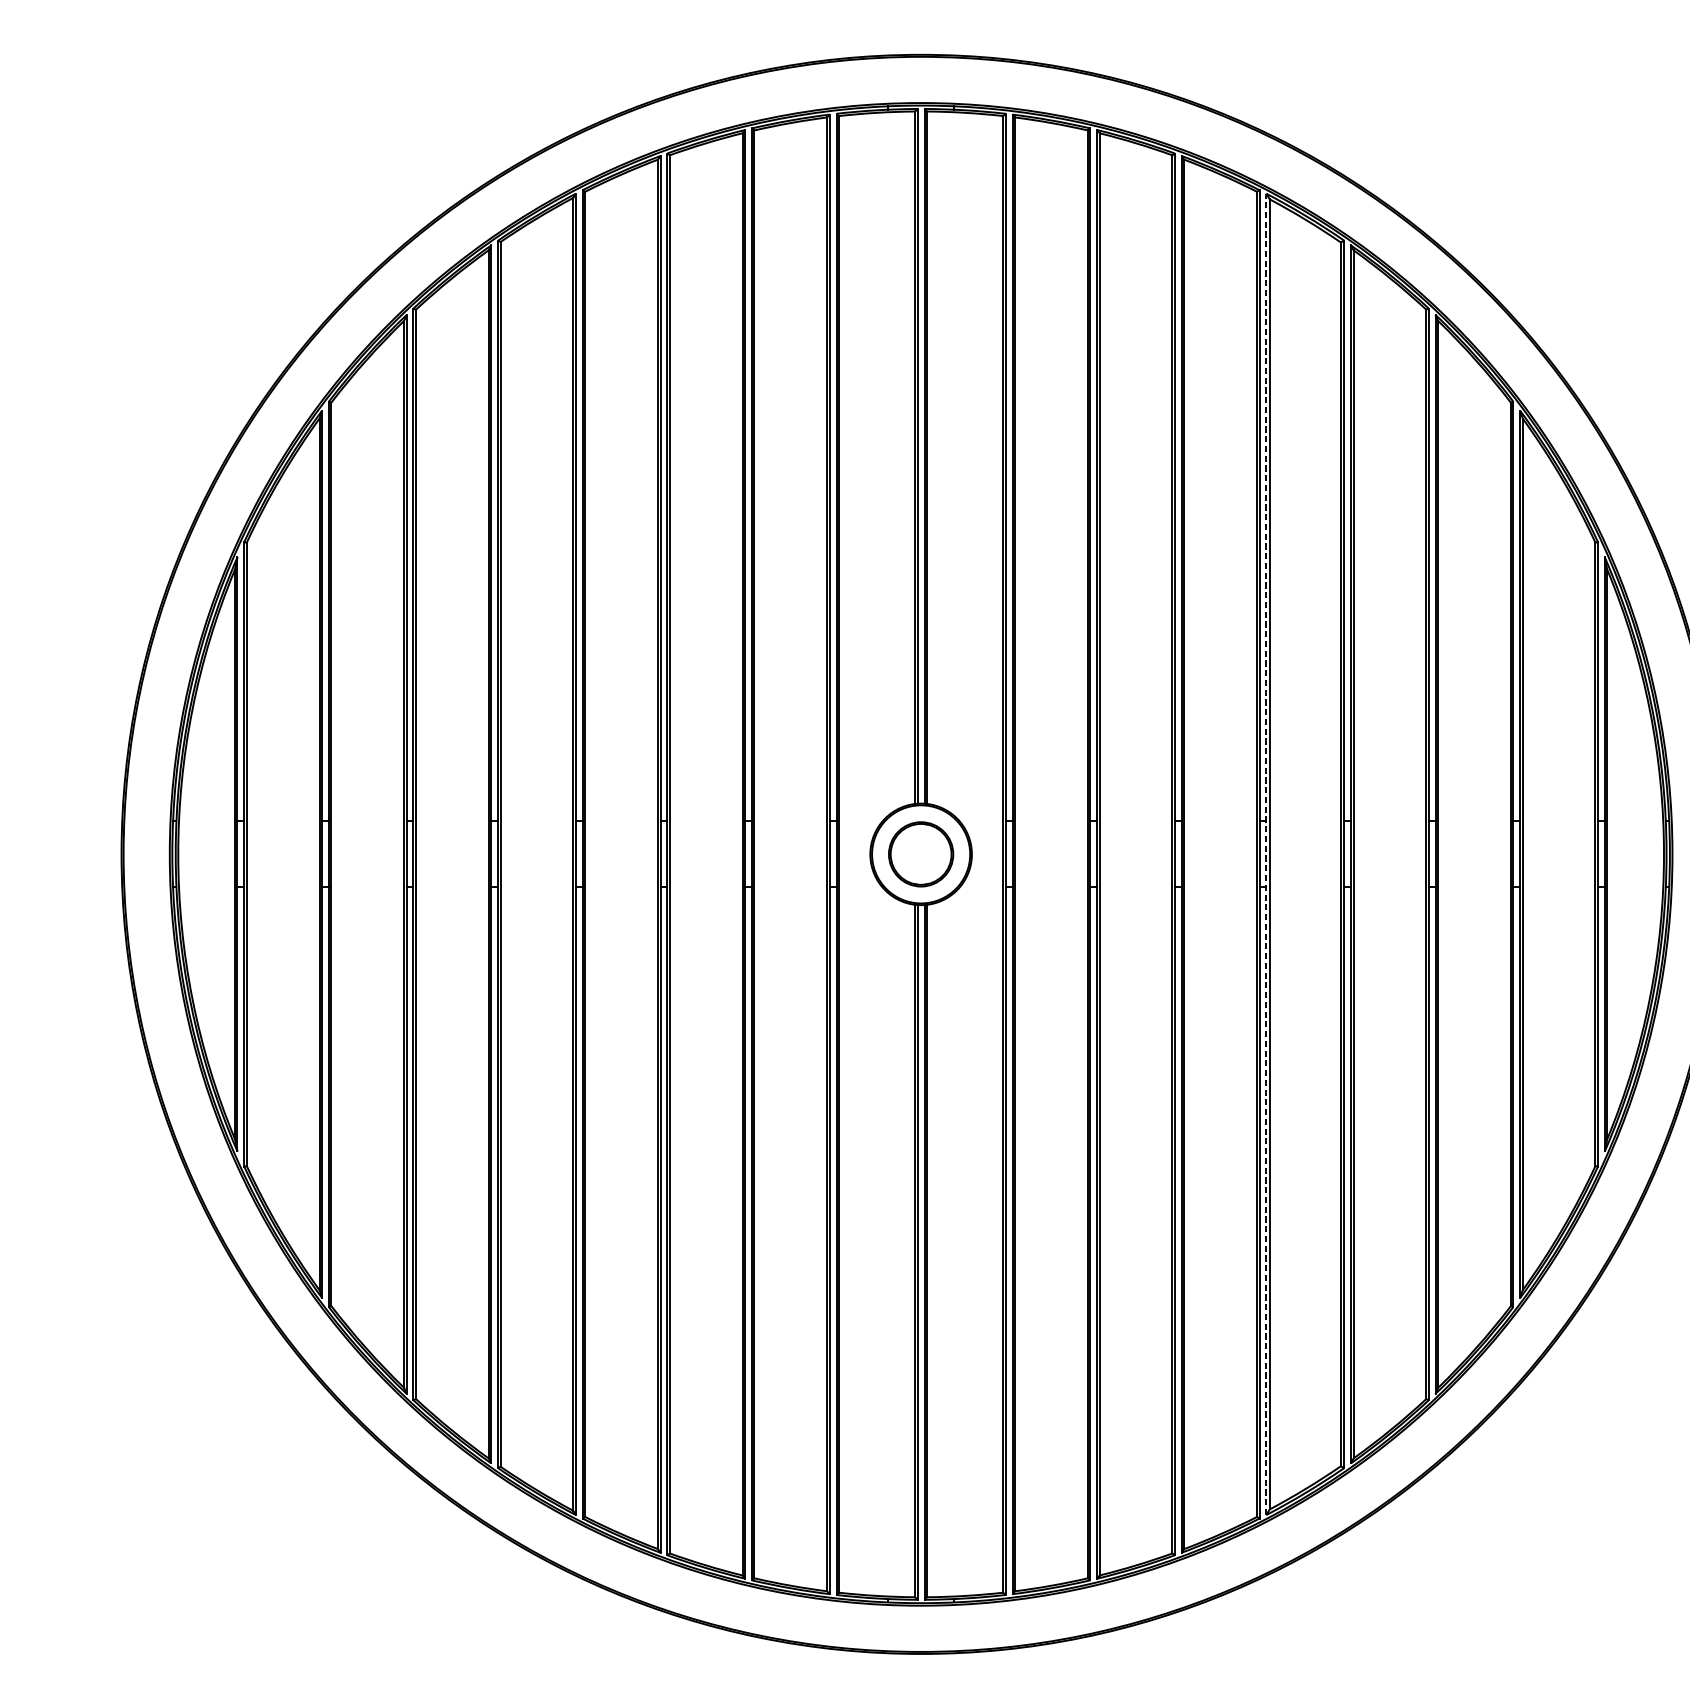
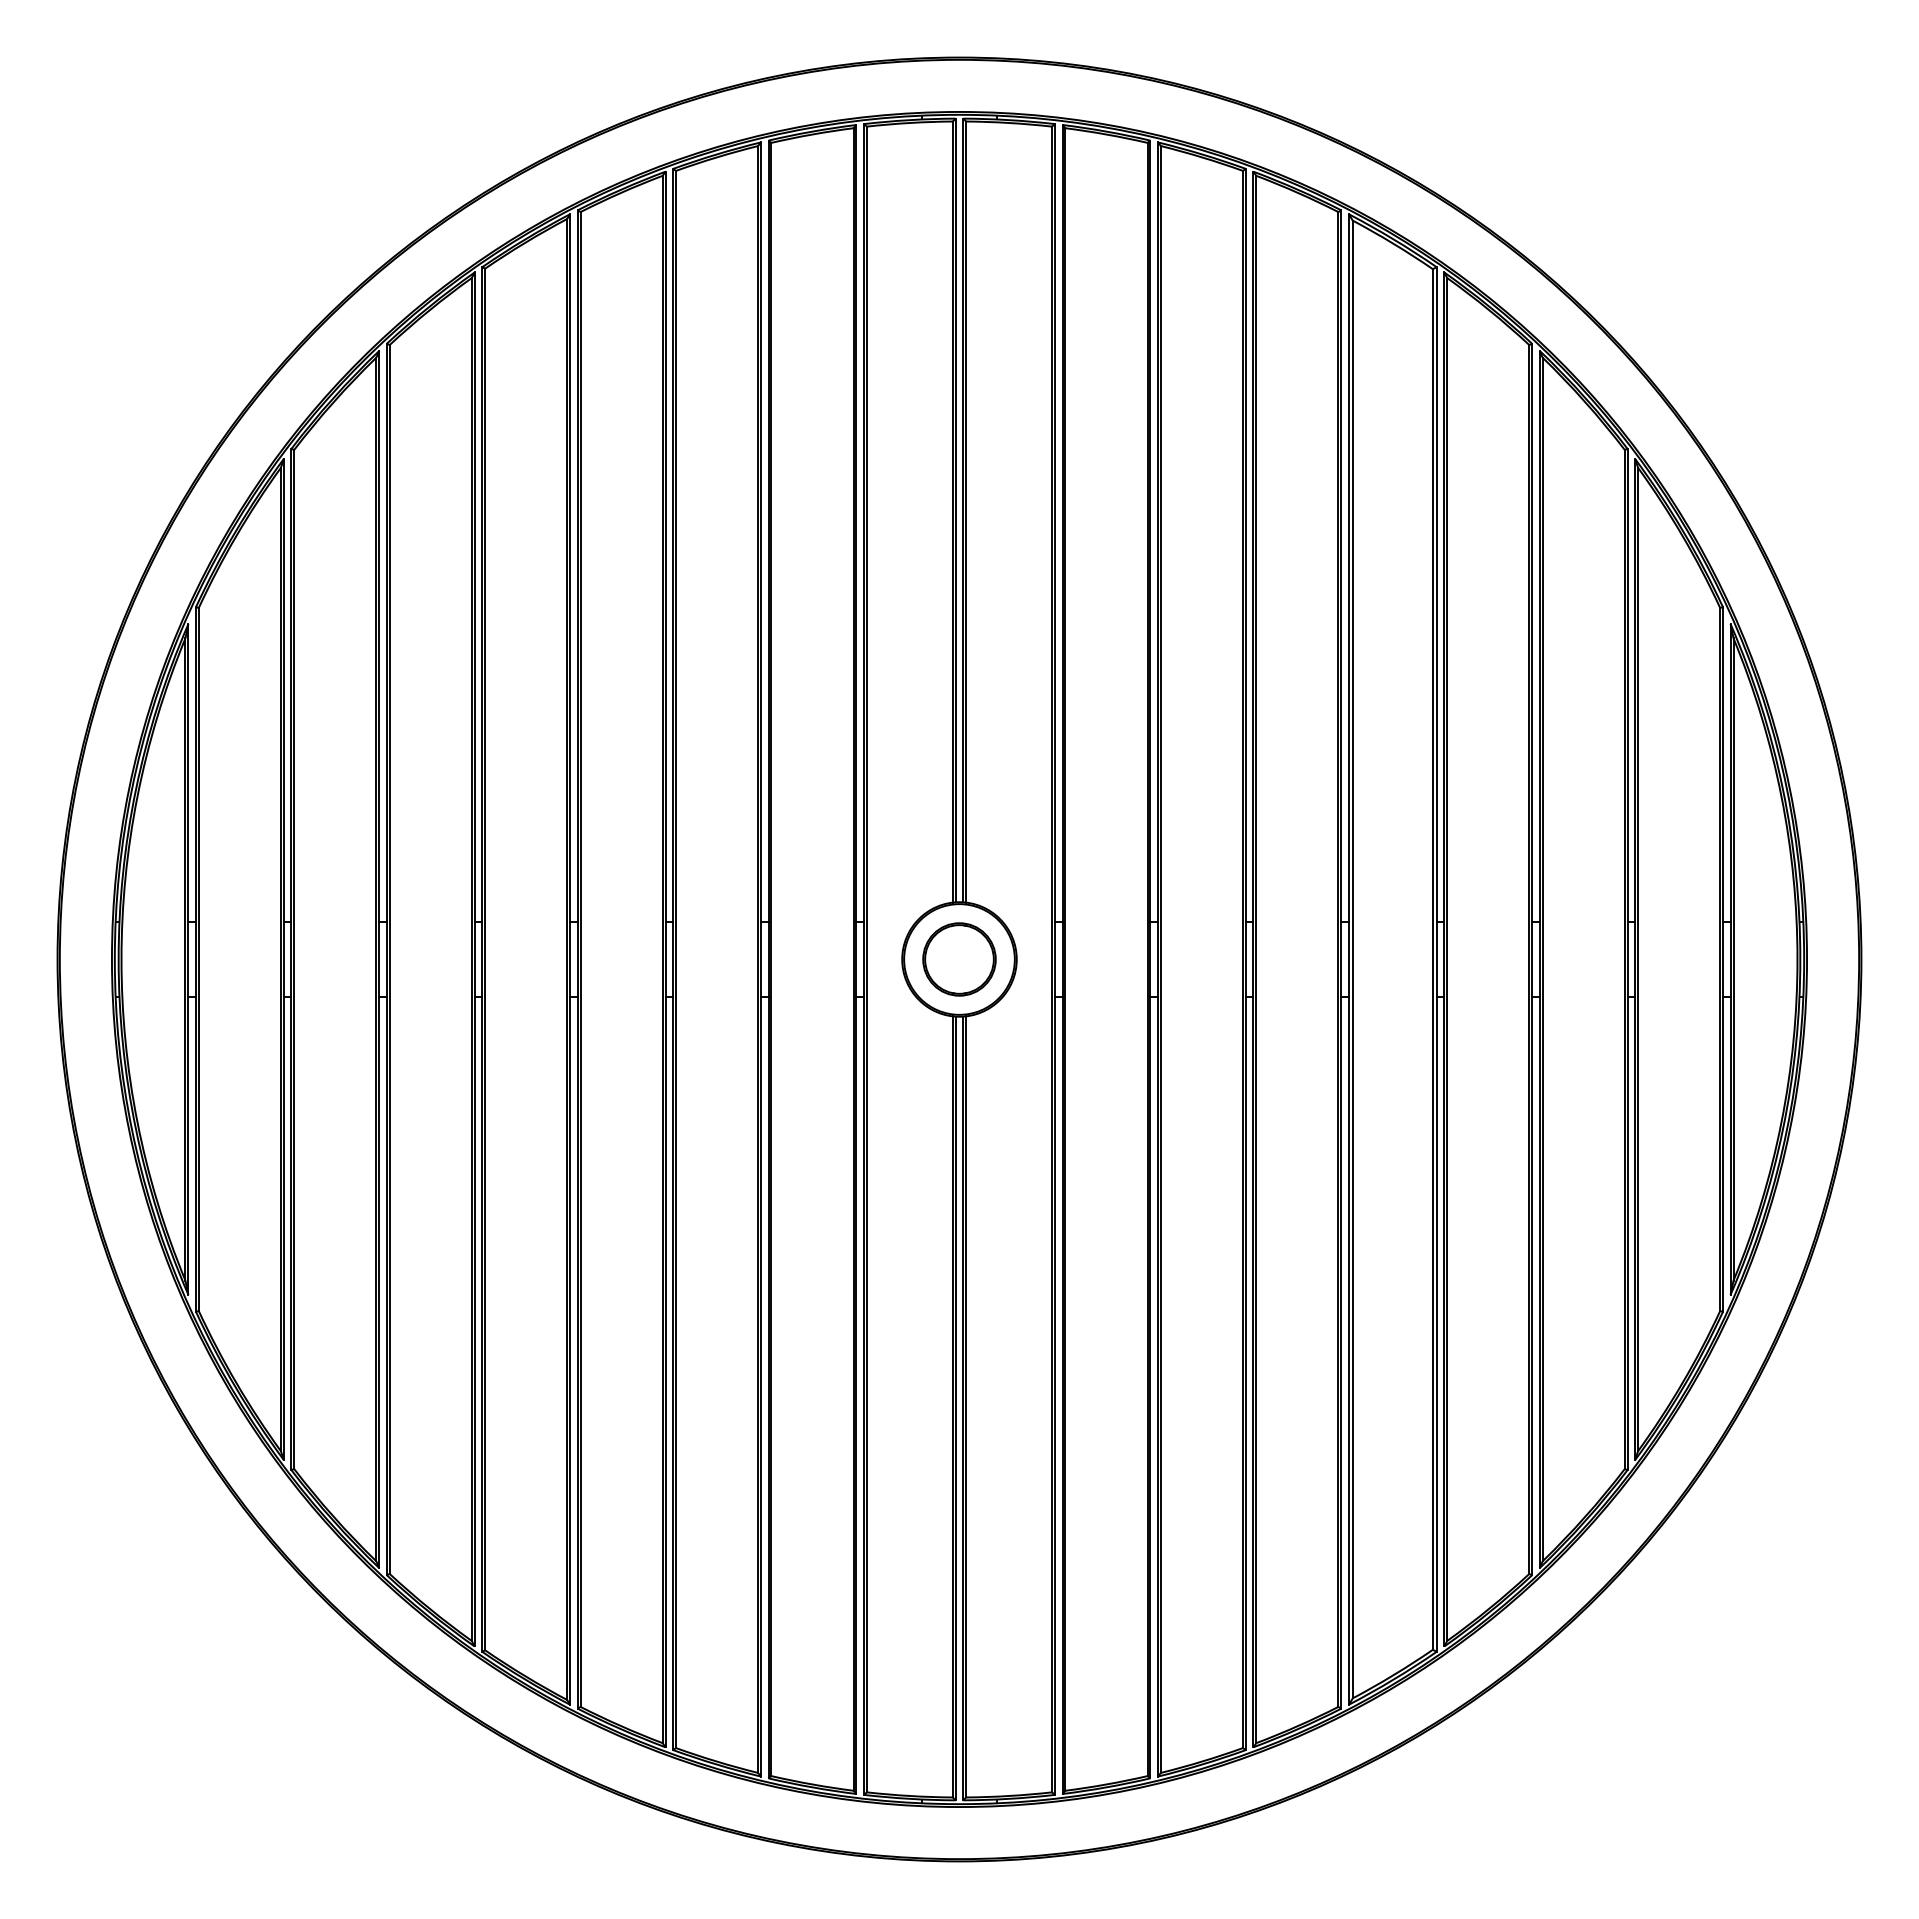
line: (1265, 854) -> (1348, 959), dashed -> solid

